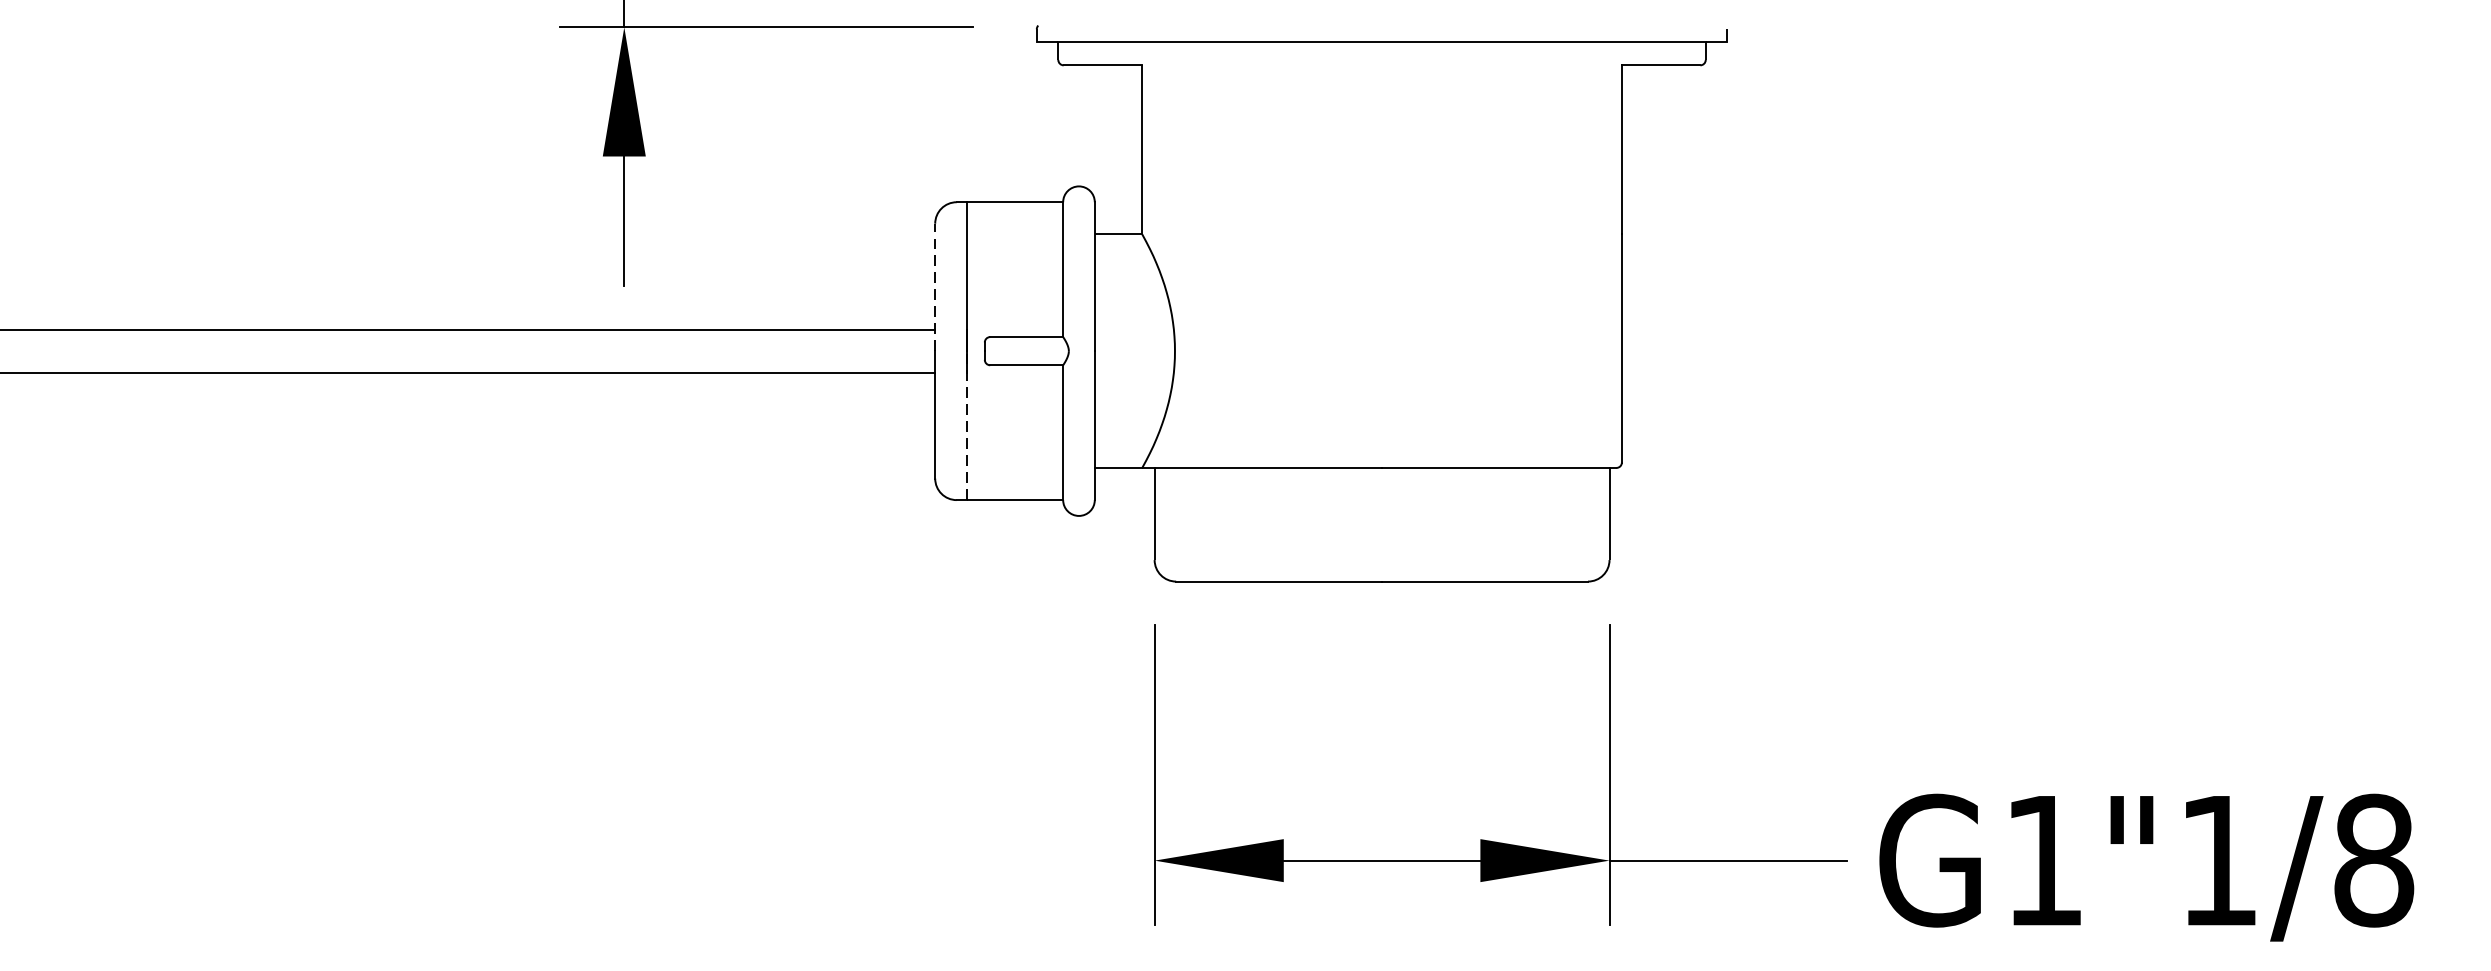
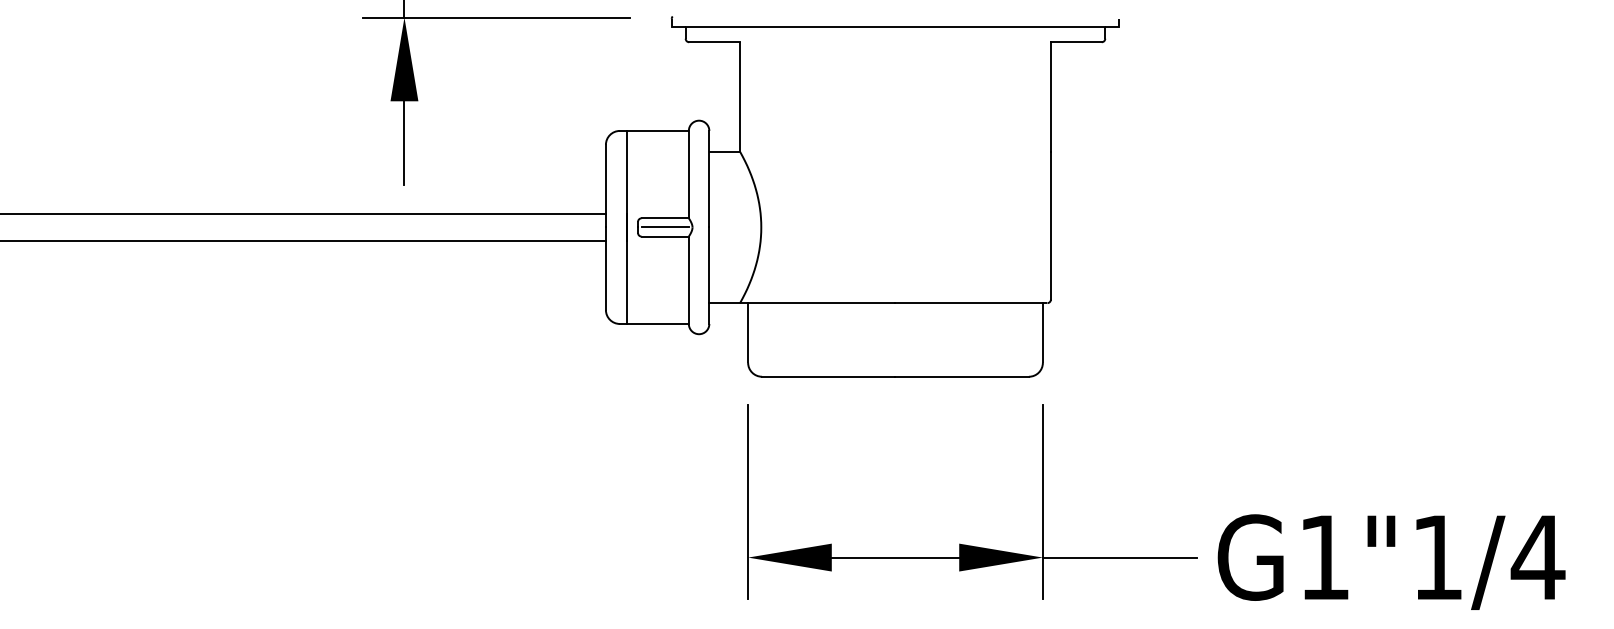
line: (934, 286) -> (605, 185), dashed -> solid
line: (1025, 351) -> (664, 227), added
line: (966, 425) -> (626, 275), dashed -> solid
text: (2372, 860) -> (1537, 557), G1"1/8 -> G1"1/4

